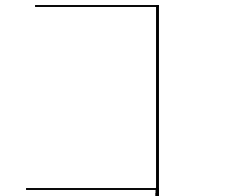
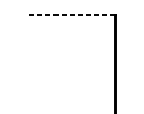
line: (95, 6) -> (70, 15), solid -> dashed

